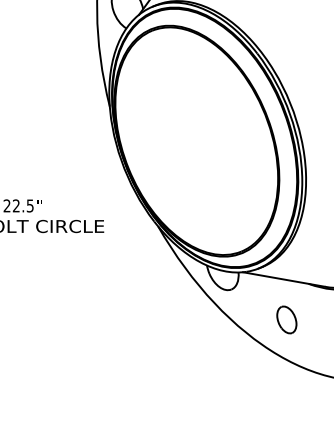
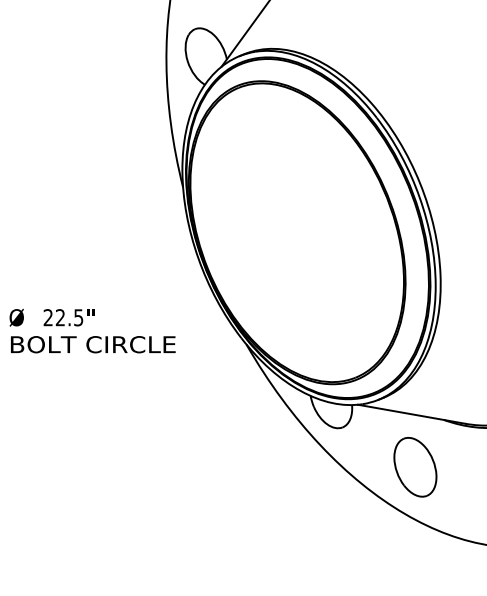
part: (286, 320) -> (415, 467), size x1.67

